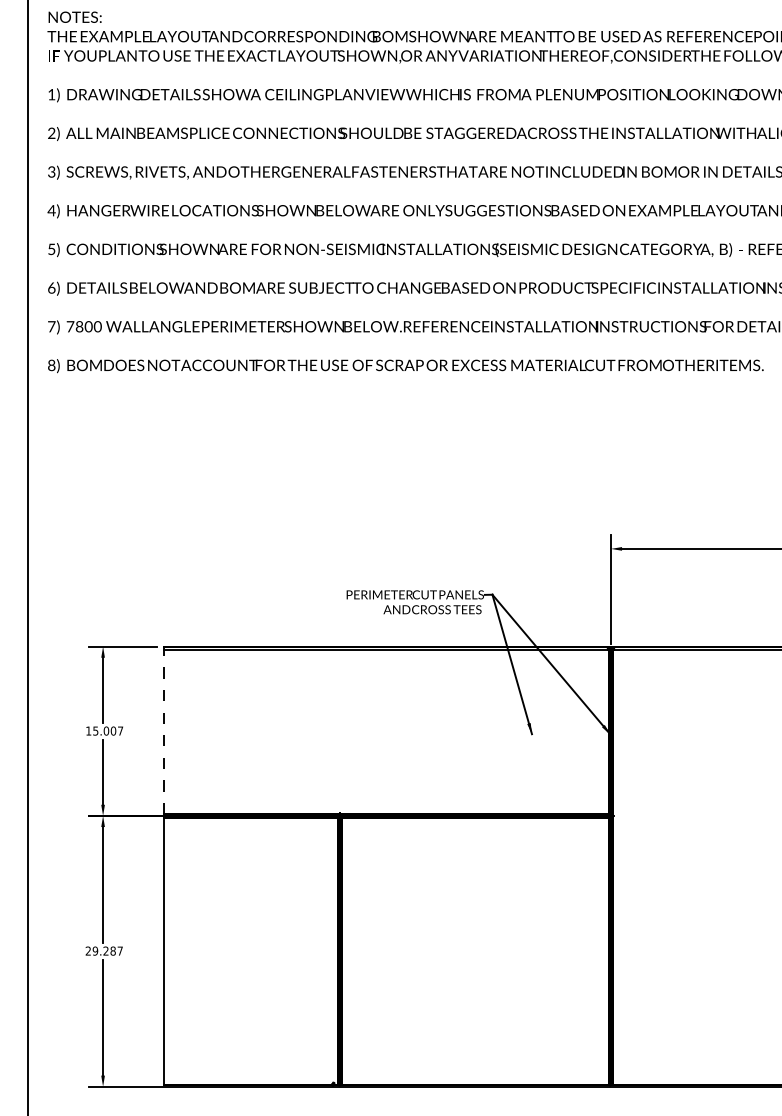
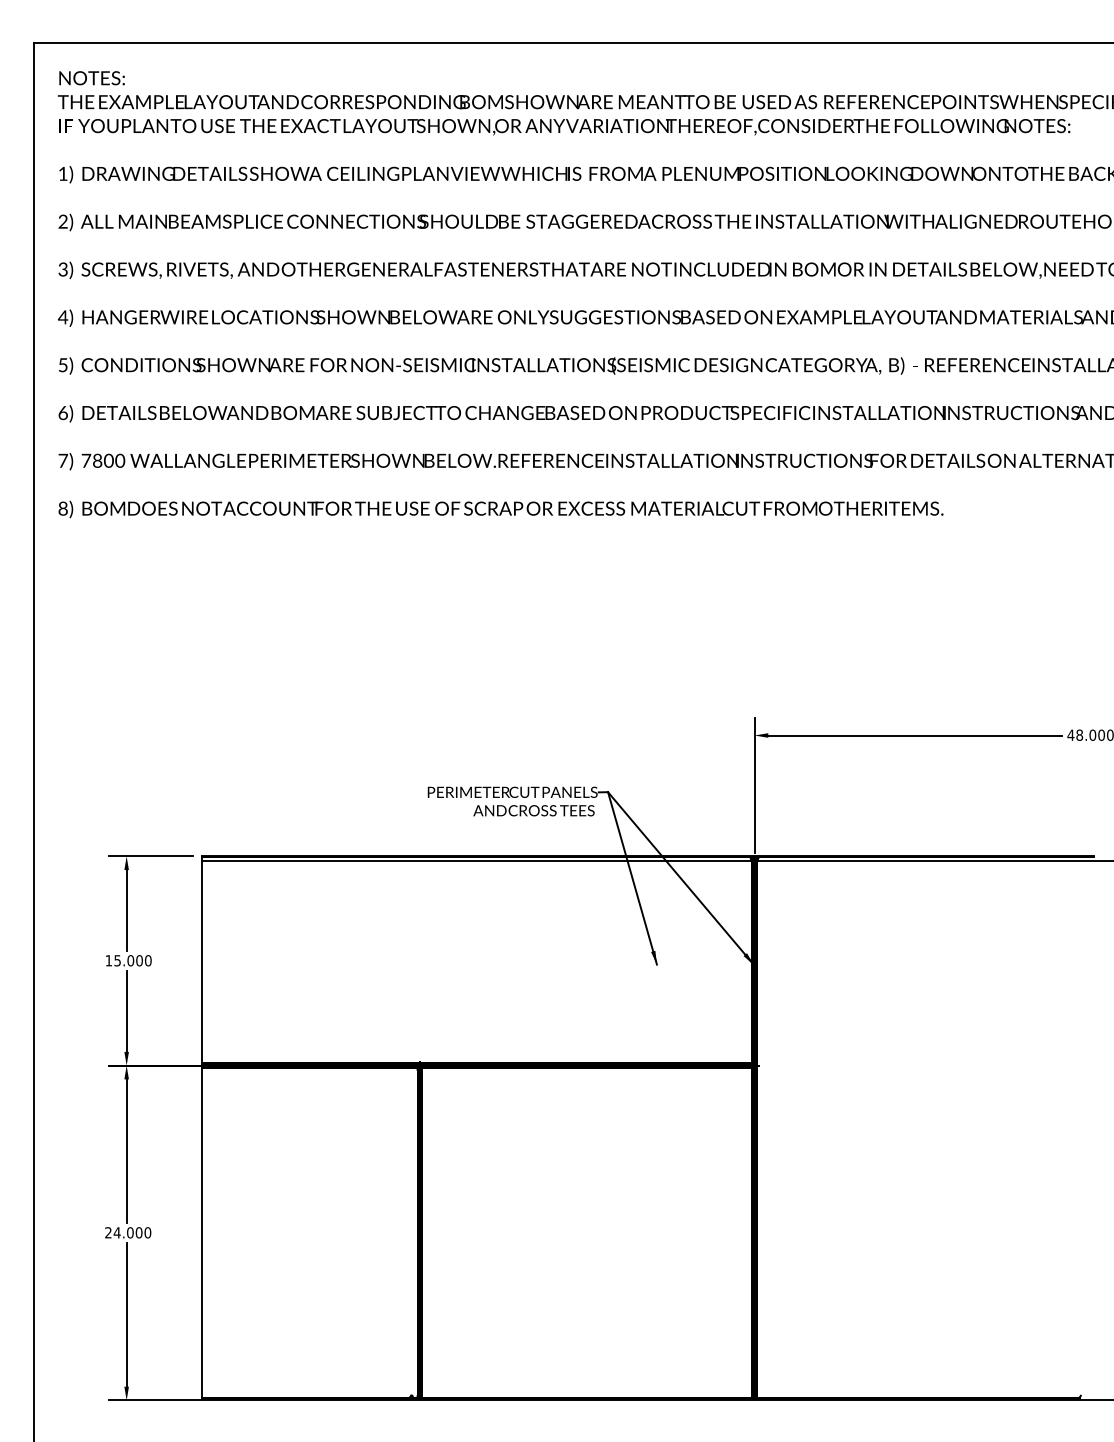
text: (119, 730) -> (147, 960), 15.007 -> 15.000
line: (163, 731) -> (201, 961), dashed -> solid
text: (107, 950) -> (132, 1232), 29.287 -> 24.000

